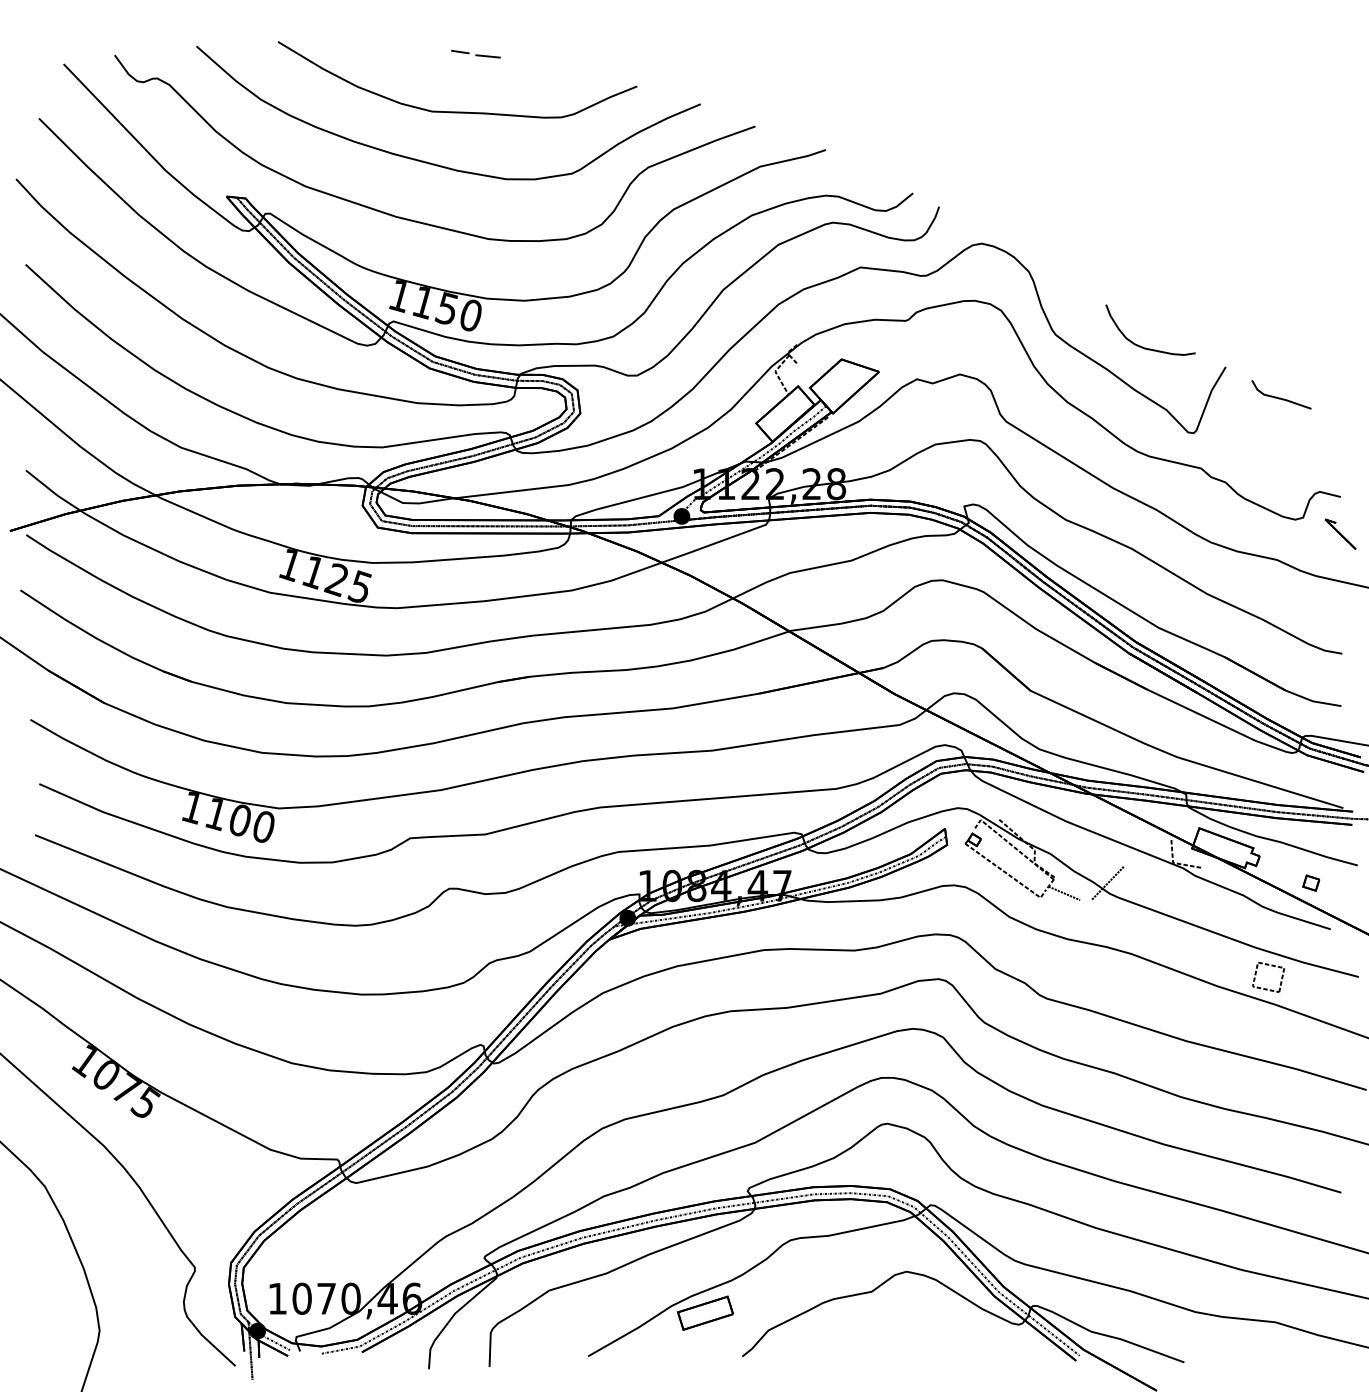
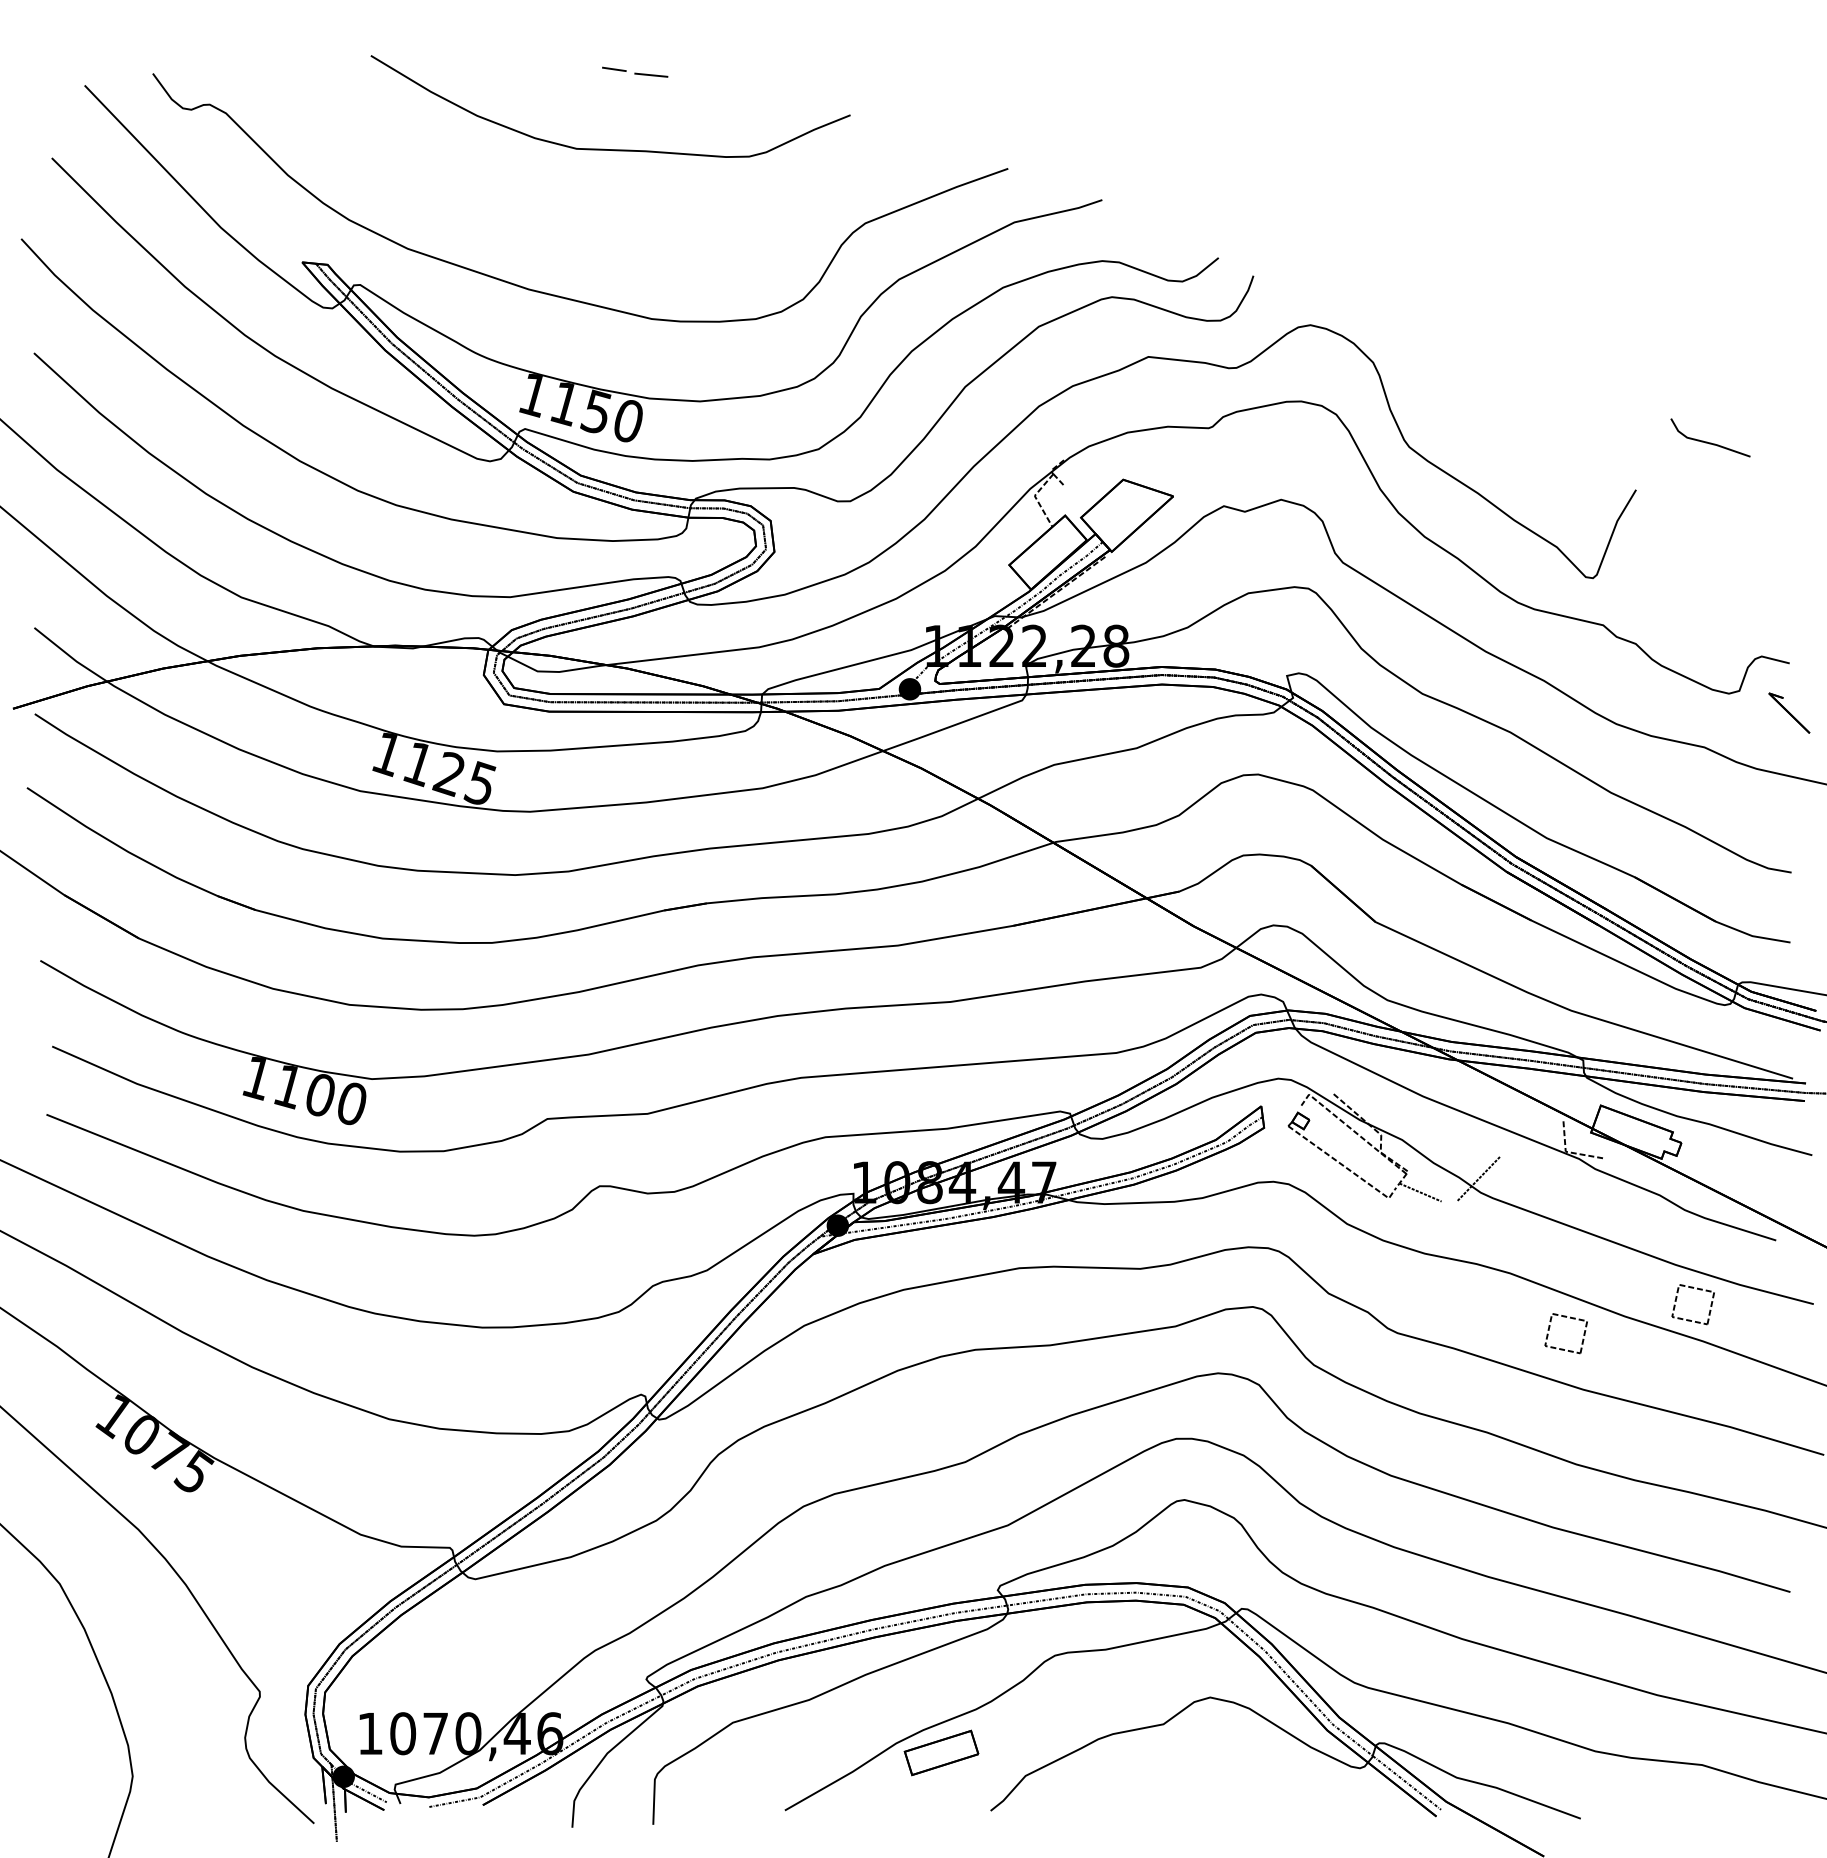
curve: (434, 163) -> (579, 218), removed
curve: (1147, 348) -> (1531, 464), removed
line: (1279, 397) -> (1707, 441), moved
part: (1310, 882) -> (1749, 1178), removed
part: (1171, 1010) -> (1563, 1348), added

